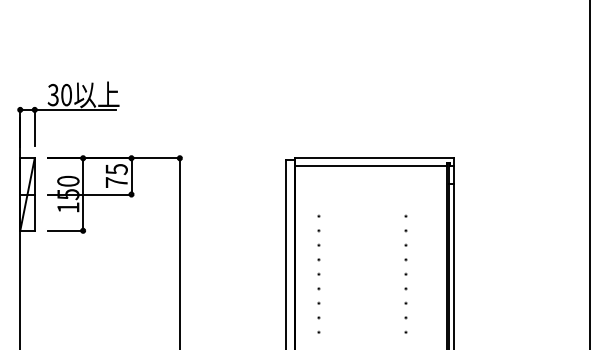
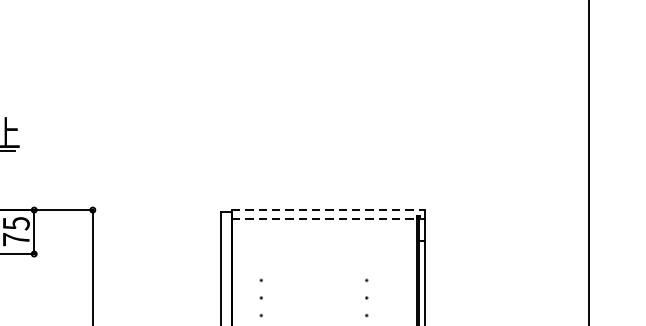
line: (374, 158) -> (328, 210), solid -> dashed
line: (371, 165) -> (324, 218), solid -> dashed

